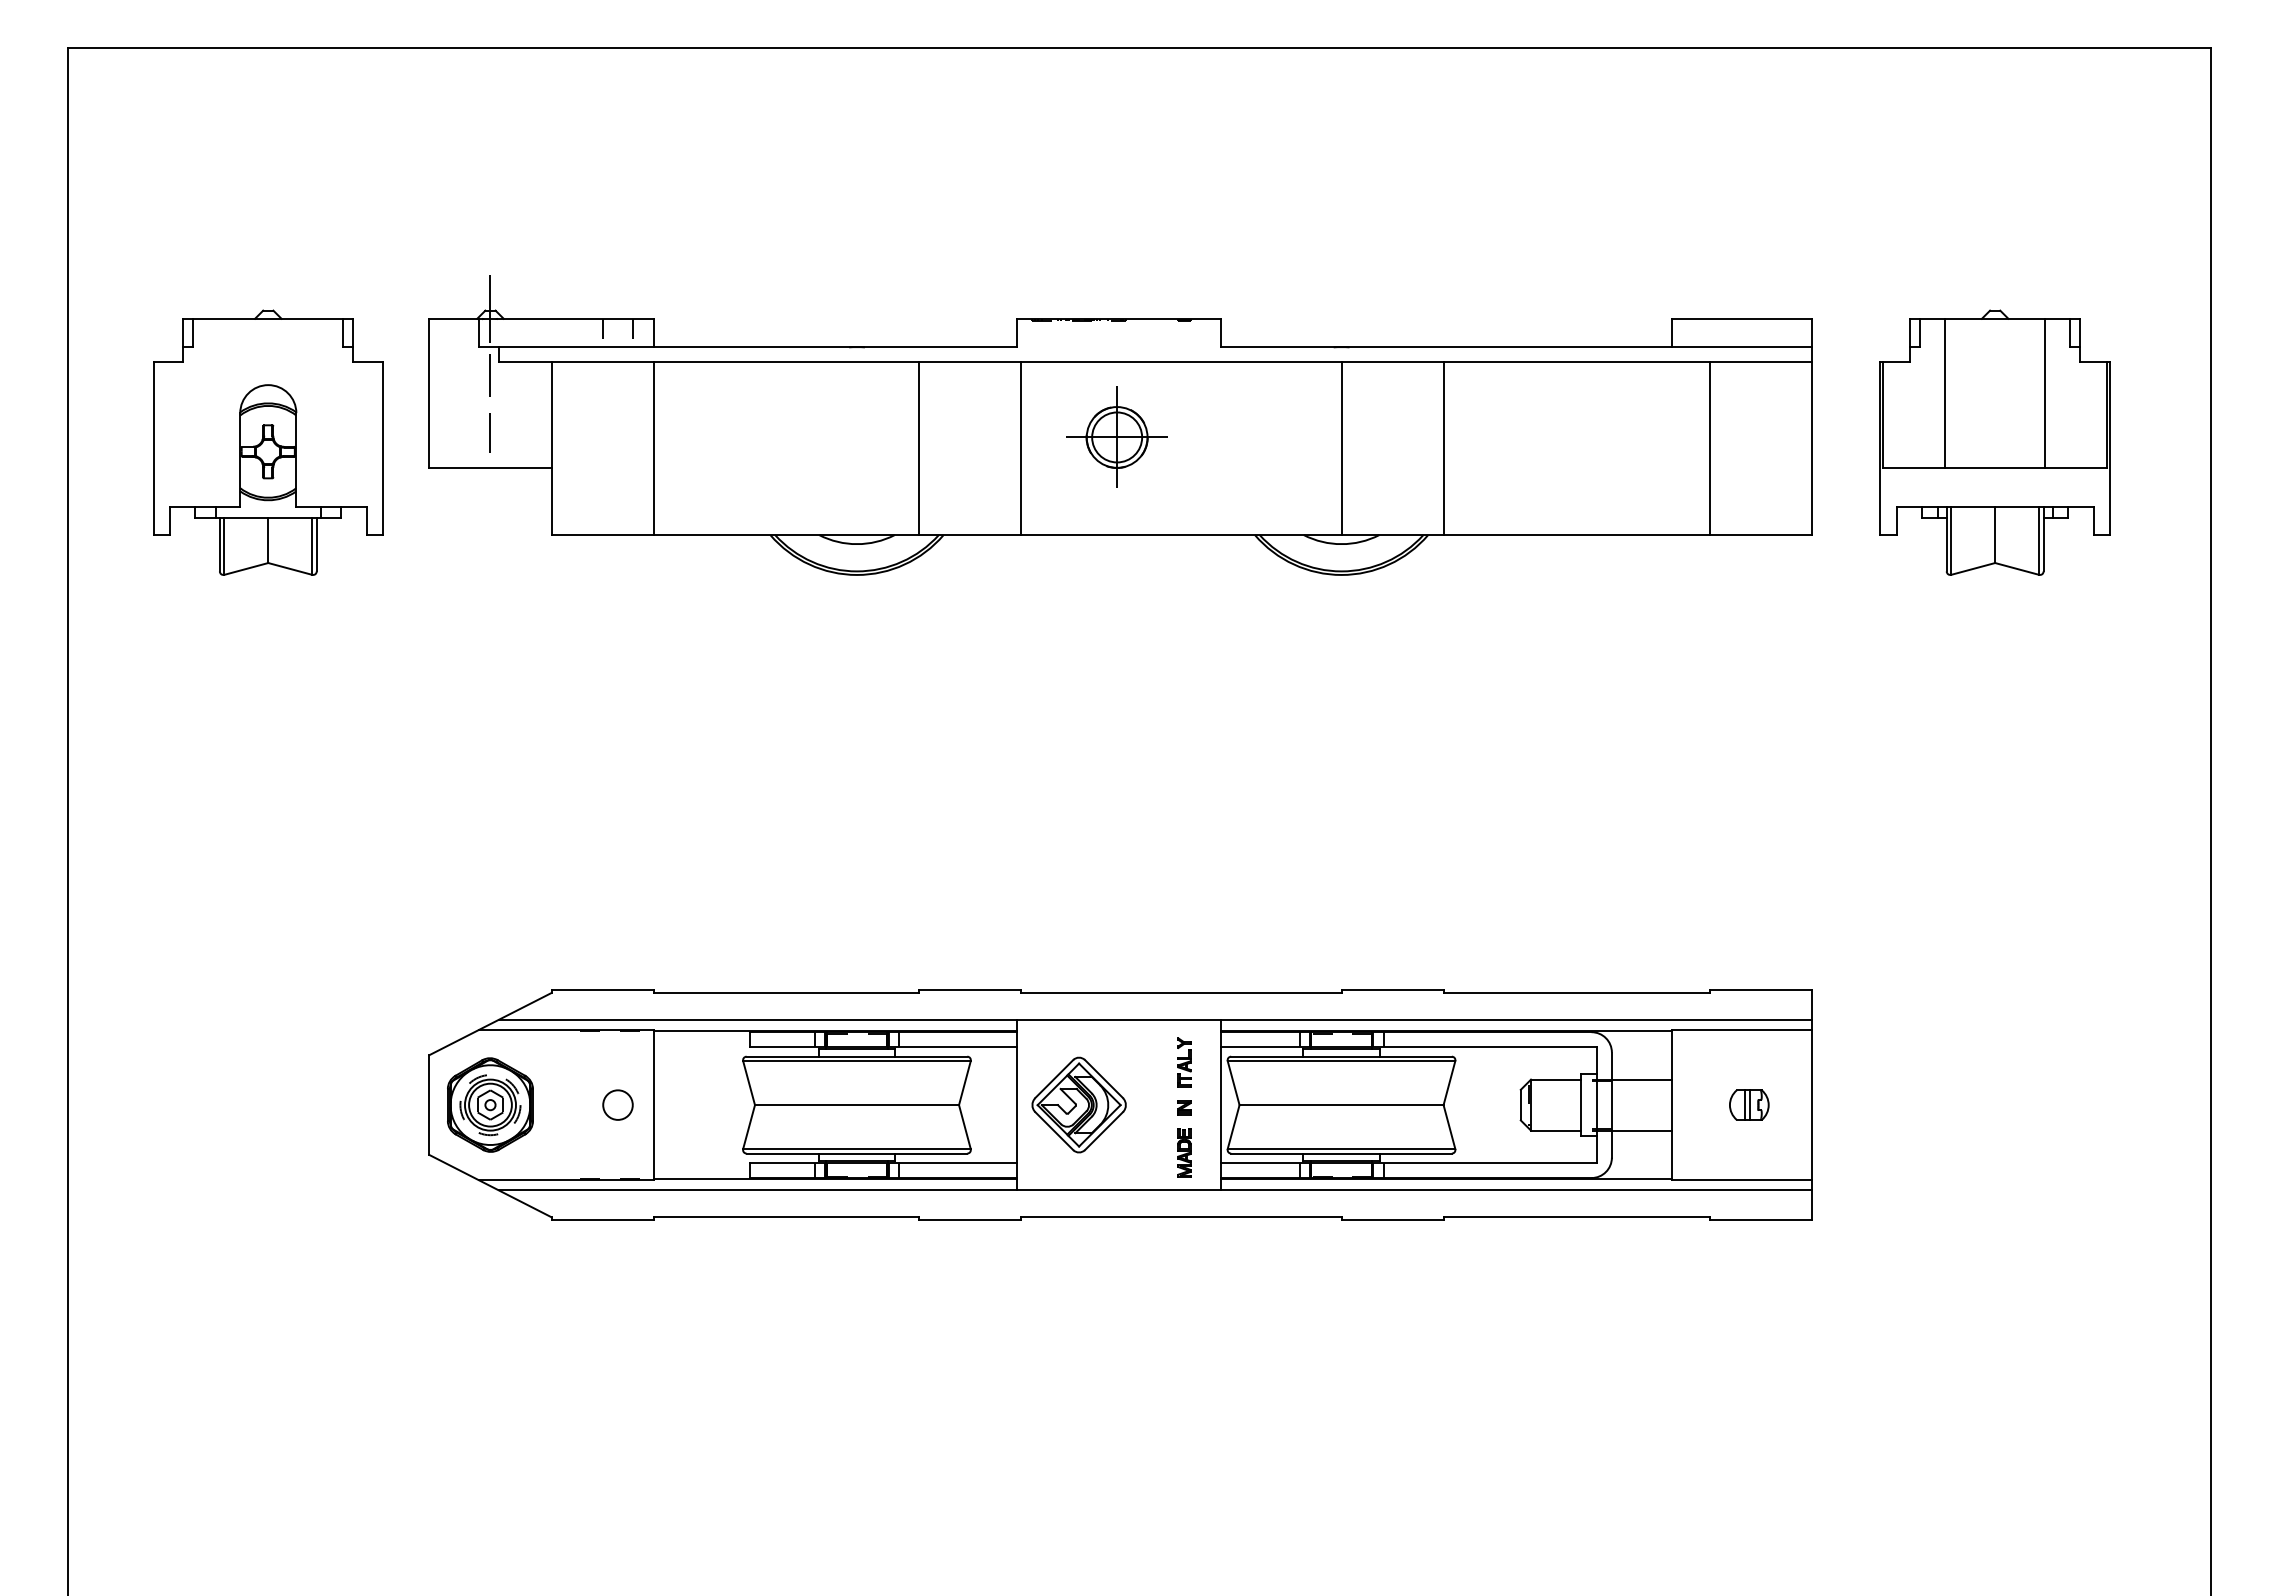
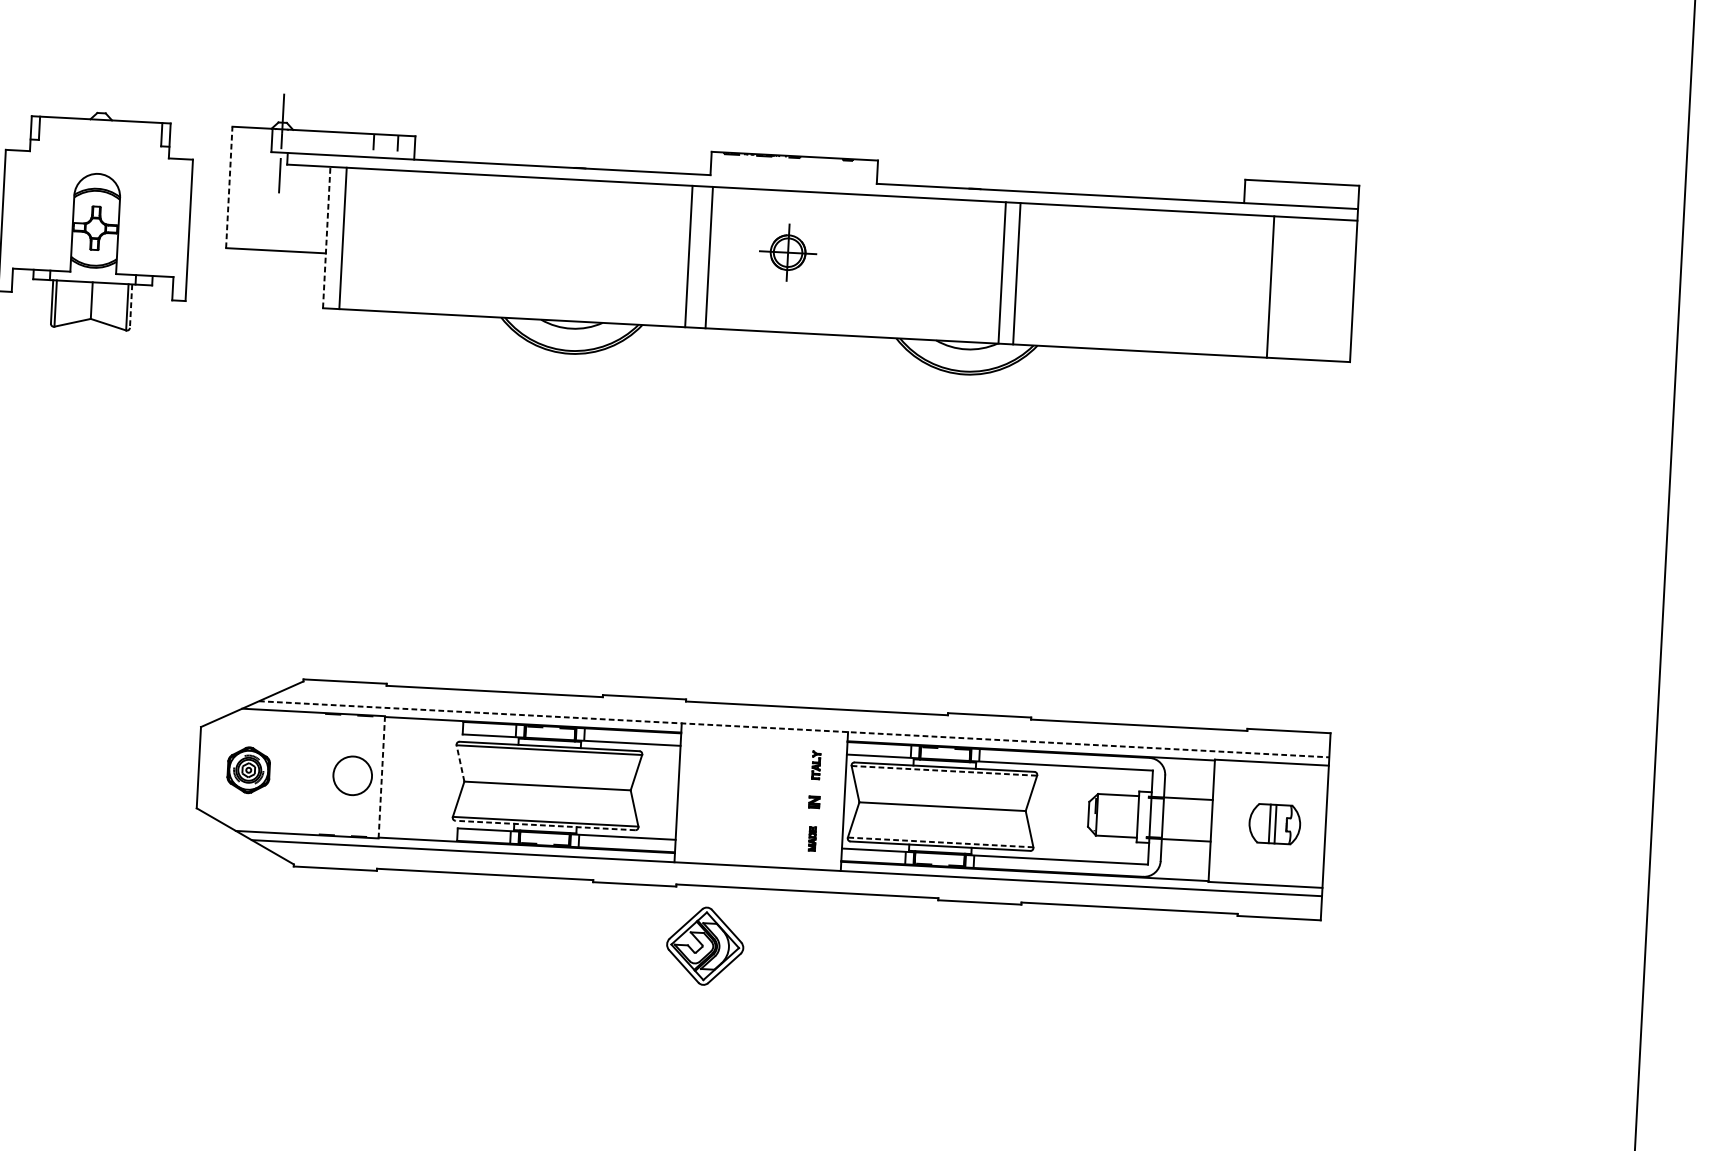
line: (429, 392) -> (229, 186), solid -> dashed
line: (489, 432) -> (276, 221), removed
part: (1116, 436) -> (787, 252), size x0.7
part: (1994, 442) -> (1503, 294), removed
line: (551, 448) -> (326, 237), solid -> dashed
line: (653, 448) -> (342, 238), moved
line: (918, 448) -> (688, 256), moved
line: (1342, 448) -> (1017, 273), moved
line: (1444, 448) -> (1002, 273), moved
line: (316, 544) -> (130, 305), solid -> dashed
line: (1155, 1019) -> (794, 728), solid -> dashed
line: (1341, 1061) -> (944, 771), solid -> dashed
part: (1184, 1062) -> (816, 765), size x0.7
line: (749, 1083) -> (460, 763), solid -> dashed
part: (490, 1104) -> (248, 769), size x0.6
circle: (617, 1104) -> (352, 775), size x1.6
part: (1078, 1104) -> (704, 945), moved
part: (1749, 1104) -> (1275, 823), size x1.6
line: (653, 1105) -> (381, 777), solid -> dashed
line: (1341, 1149) -> (940, 842), solid -> dashed
part: (1184, 1152) -> (812, 838), size x0.6
line: (856, 1153) -> (545, 825), solid -> dashed

